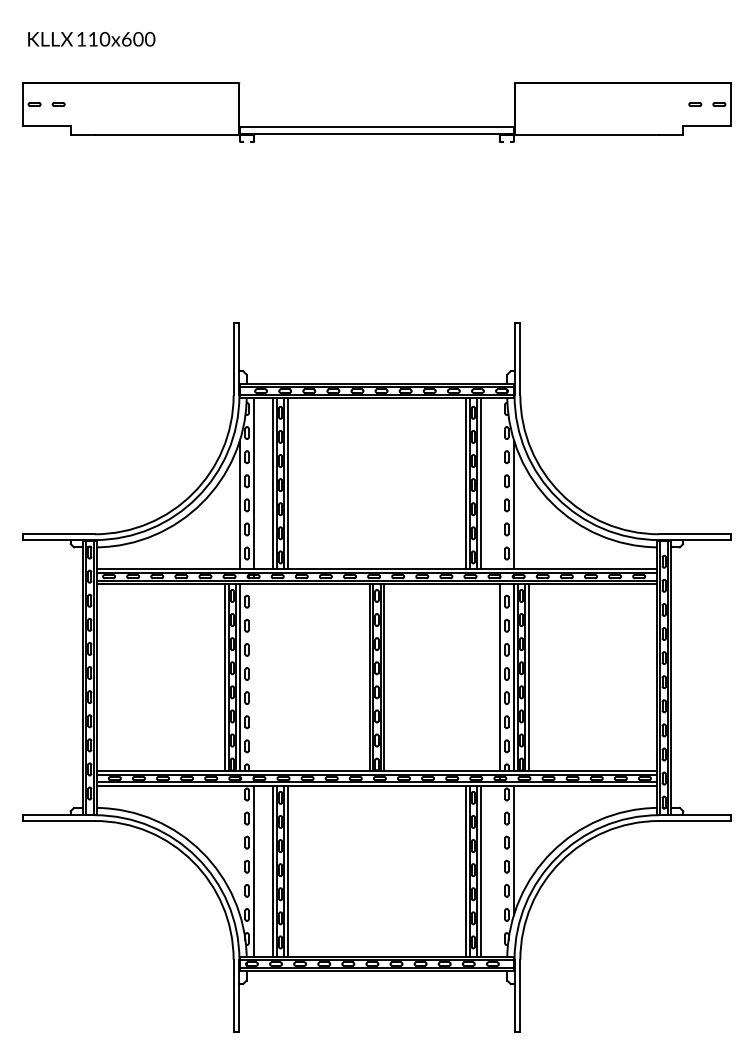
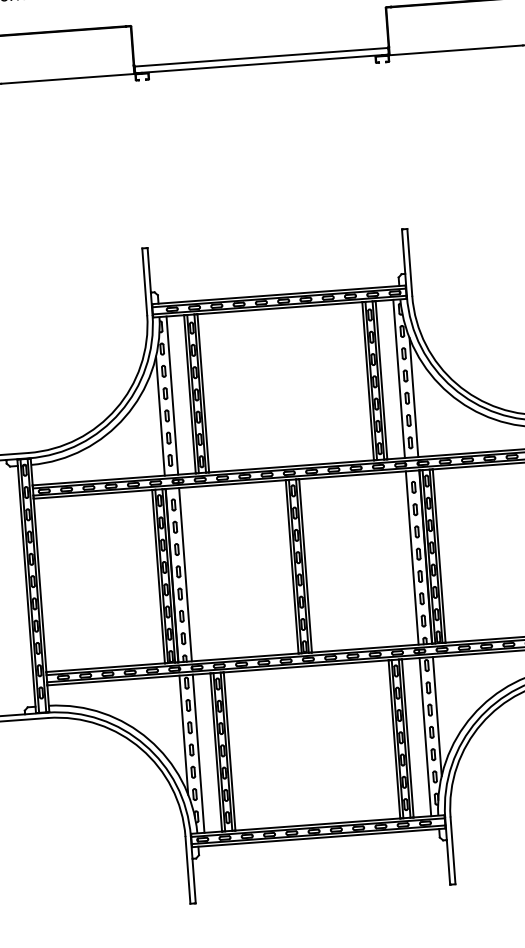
line: (499, 483) -> (398, 378), added
line: (254, 677) -> (185, 574), added
line: (239, 849) -> (183, 734), added
line: (499, 870) -> (425, 736), added

